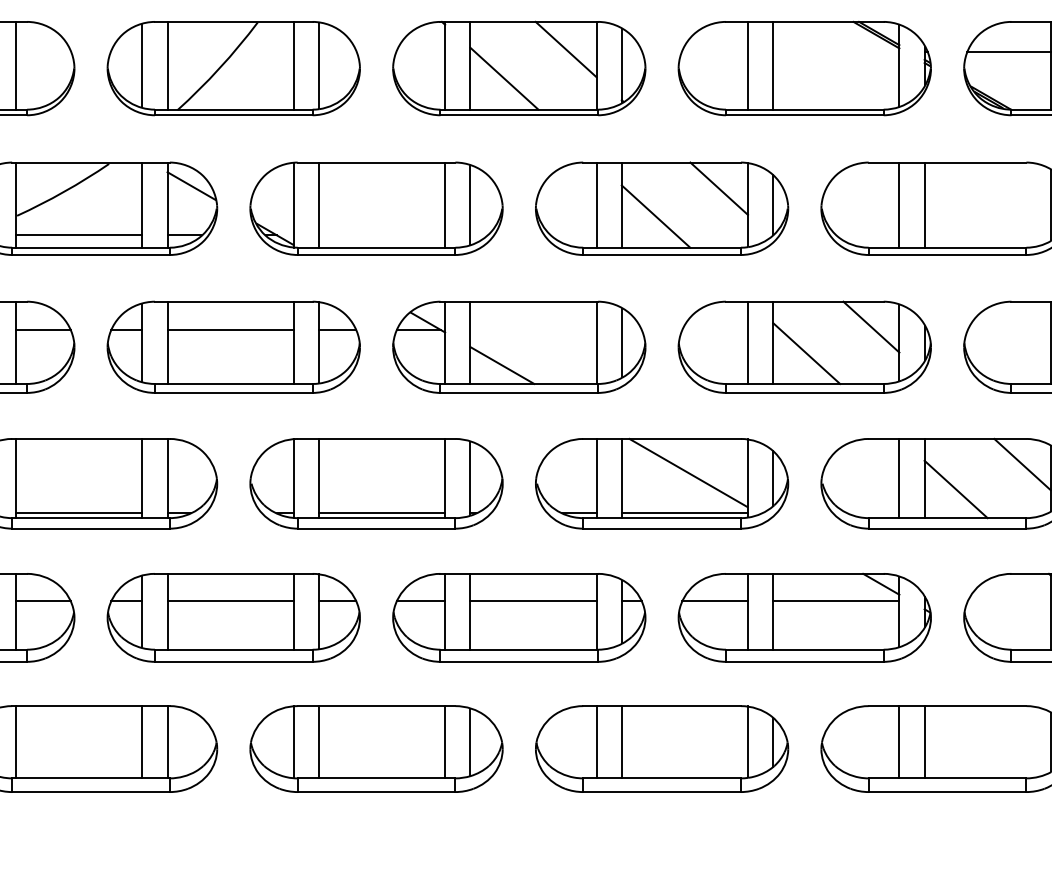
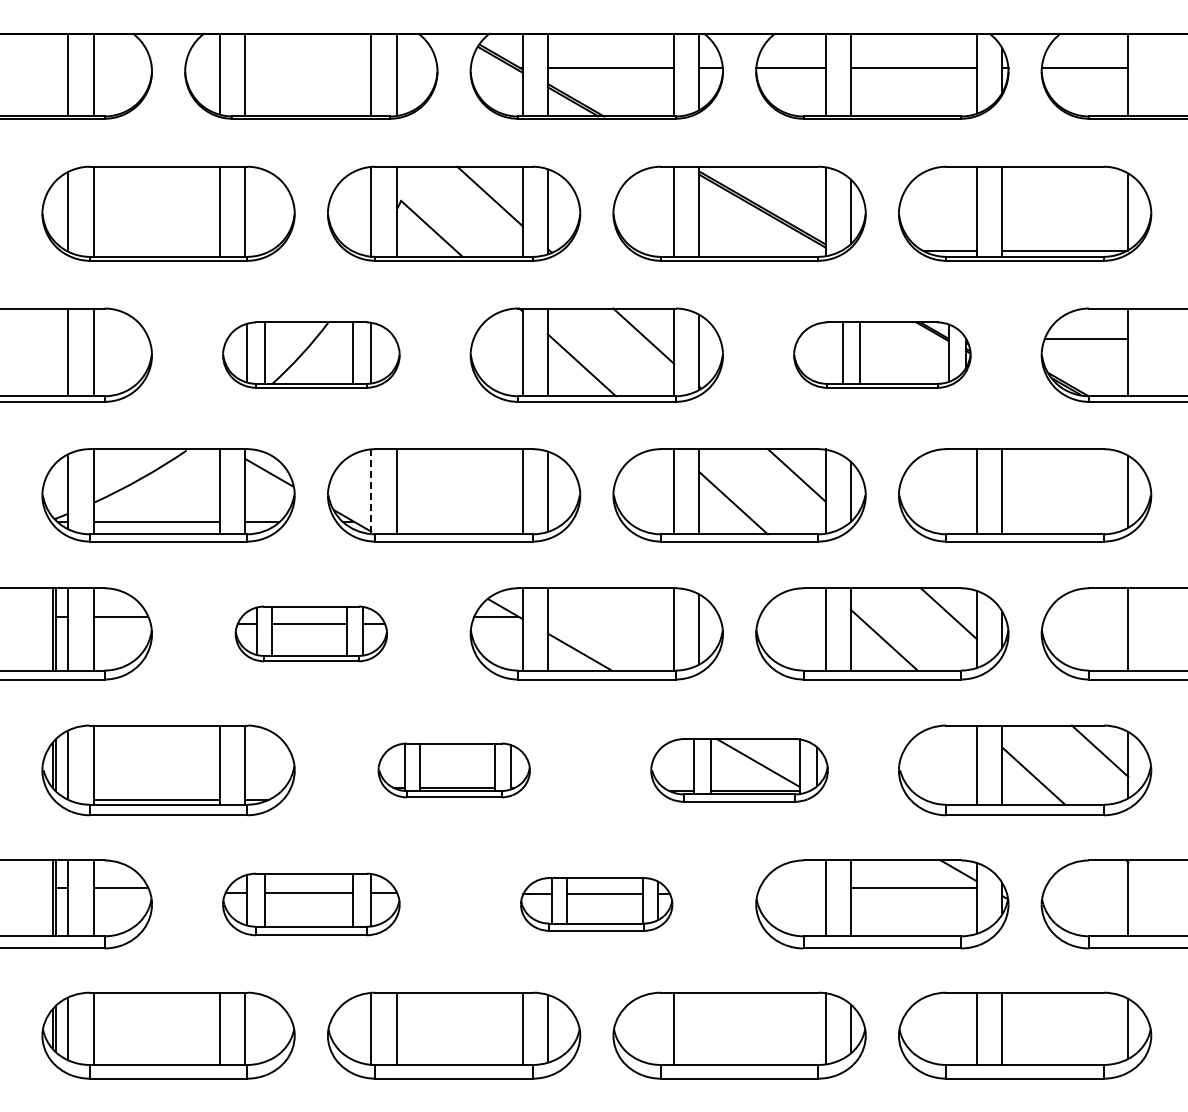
part: (233, 67) -> (311, 354), size x0.7
part: (804, 67) -> (882, 354), size x0.7
line: (293, 204) -> (371, 491), solid -> dashed
part: (233, 346) -> (311, 633), size x0.6
part: (376, 483) -> (454, 770), size x0.6
part: (661, 483) -> (739, 770), size x0.7
line: (714, 600) -> (792, 887), removed
part: (233, 617) -> (311, 904), size x0.7
part: (518, 617) -> (596, 904), size x0.6
line: (621, 741) -> (699, 1028), removed

